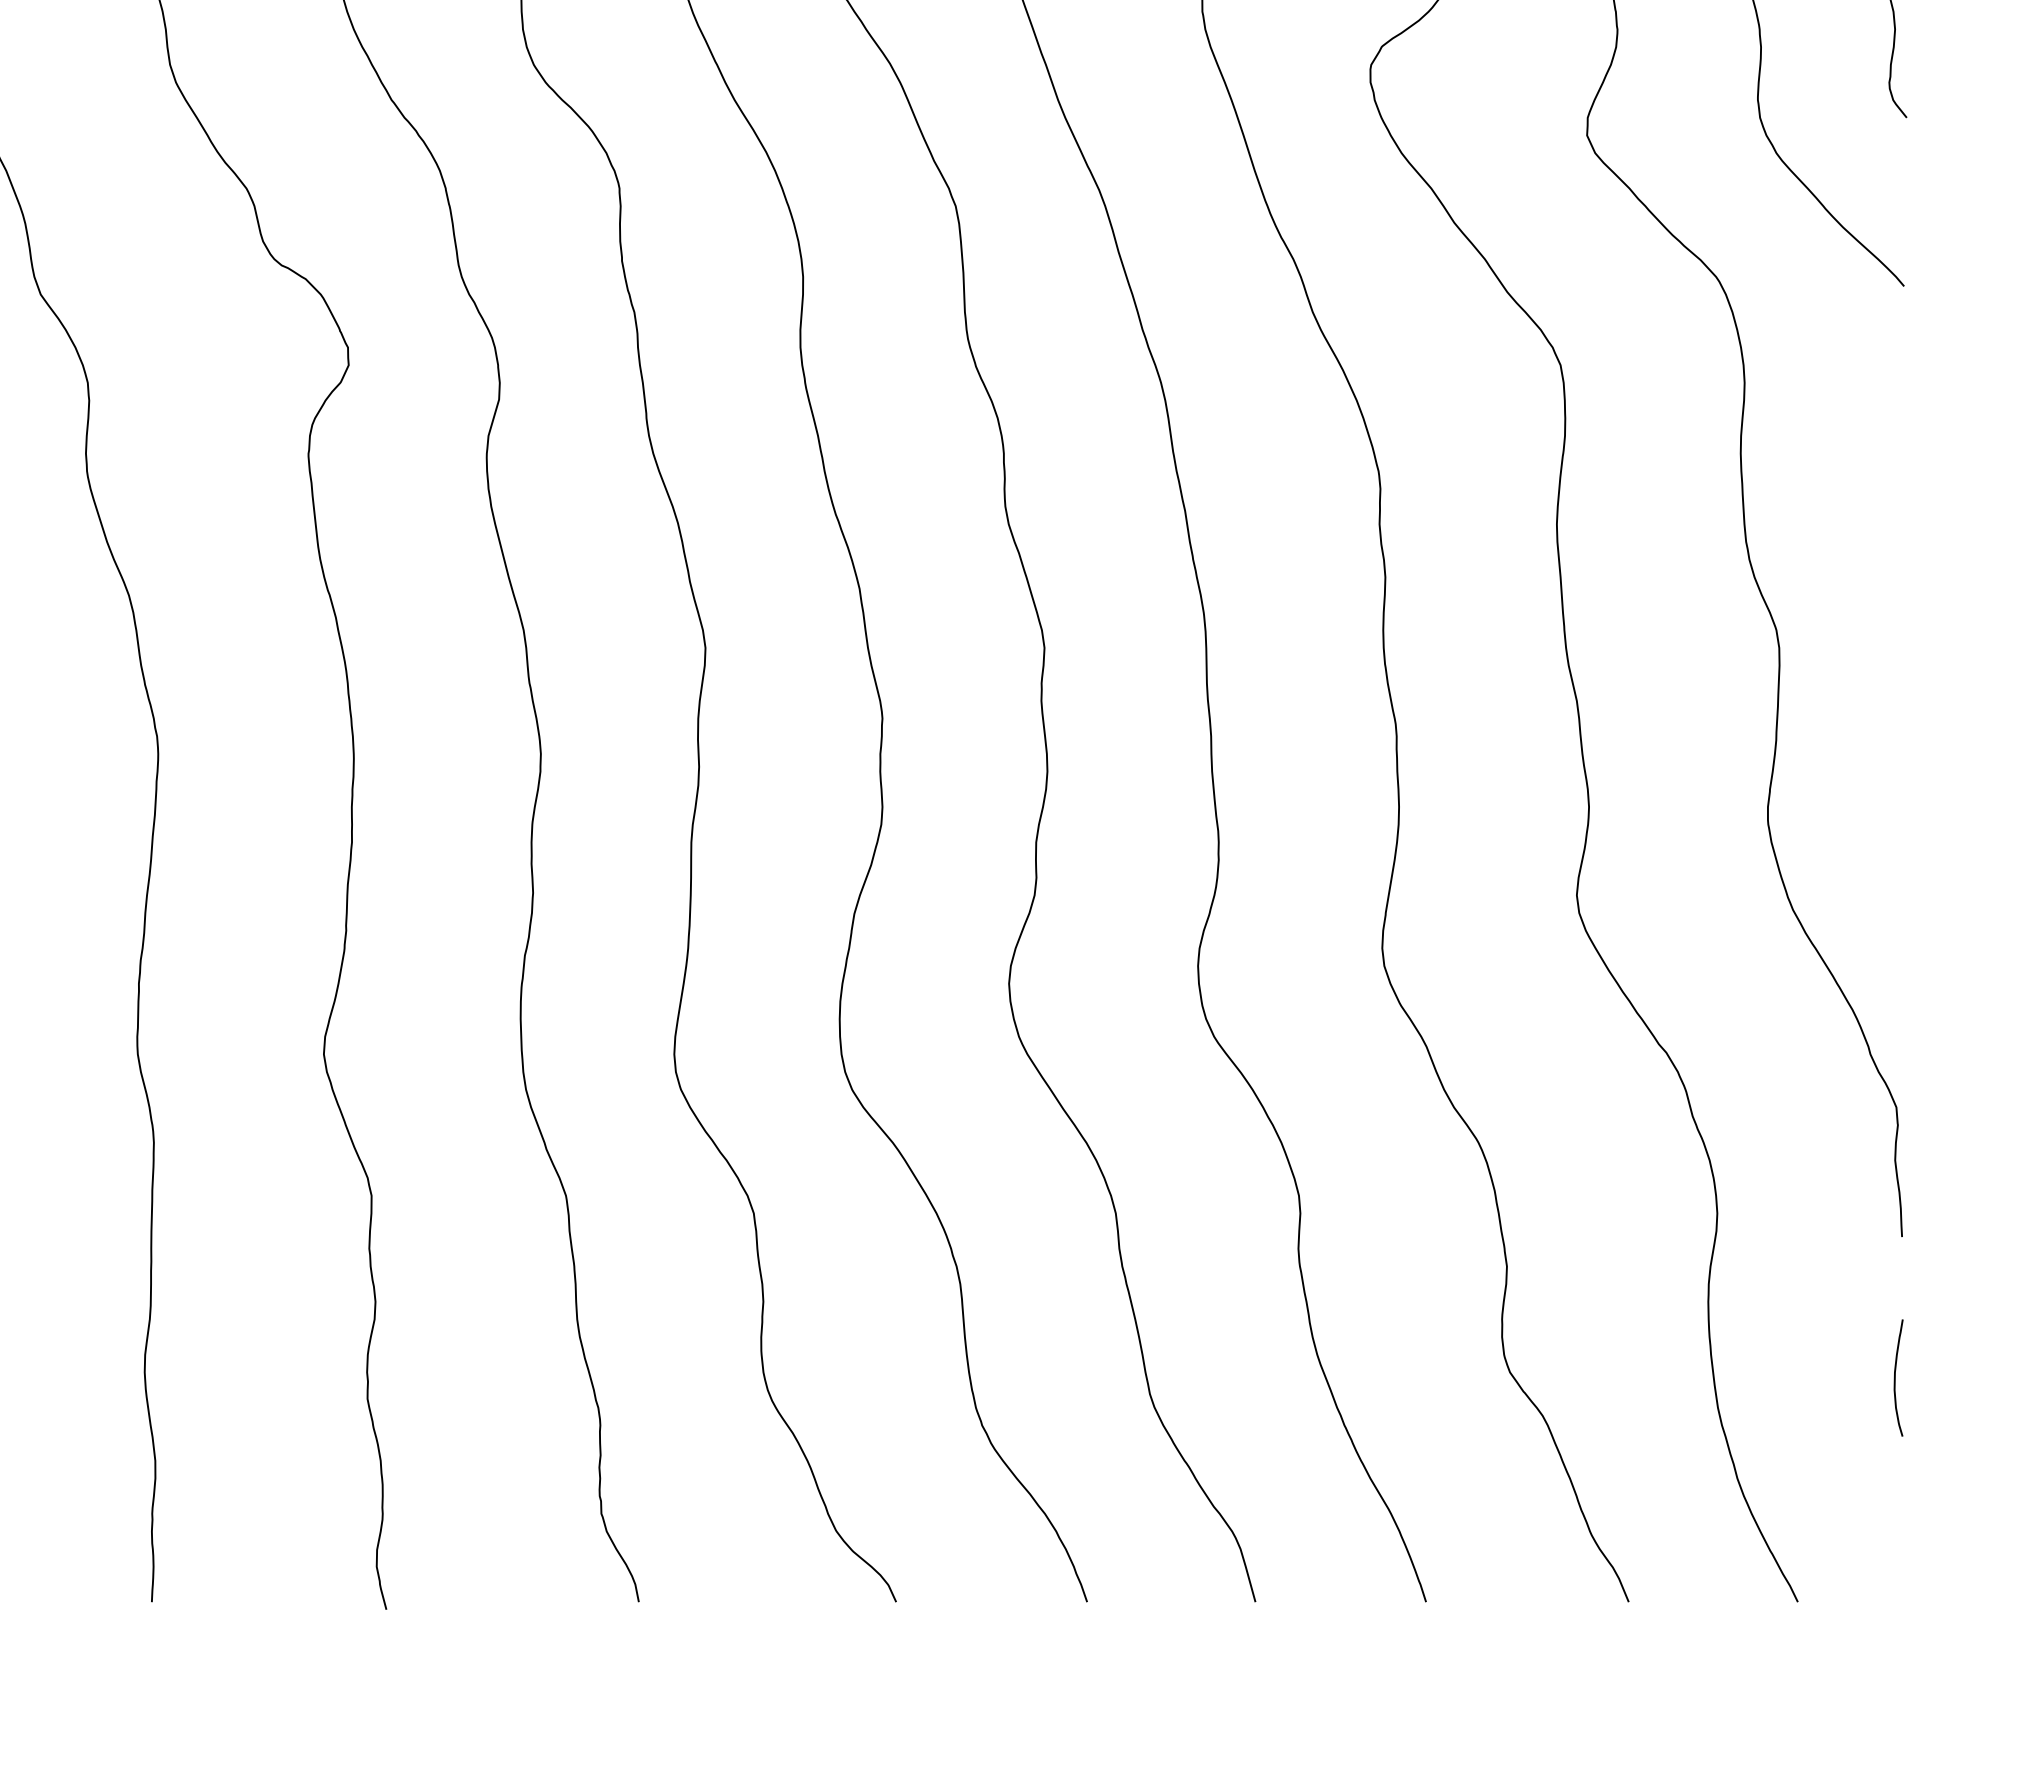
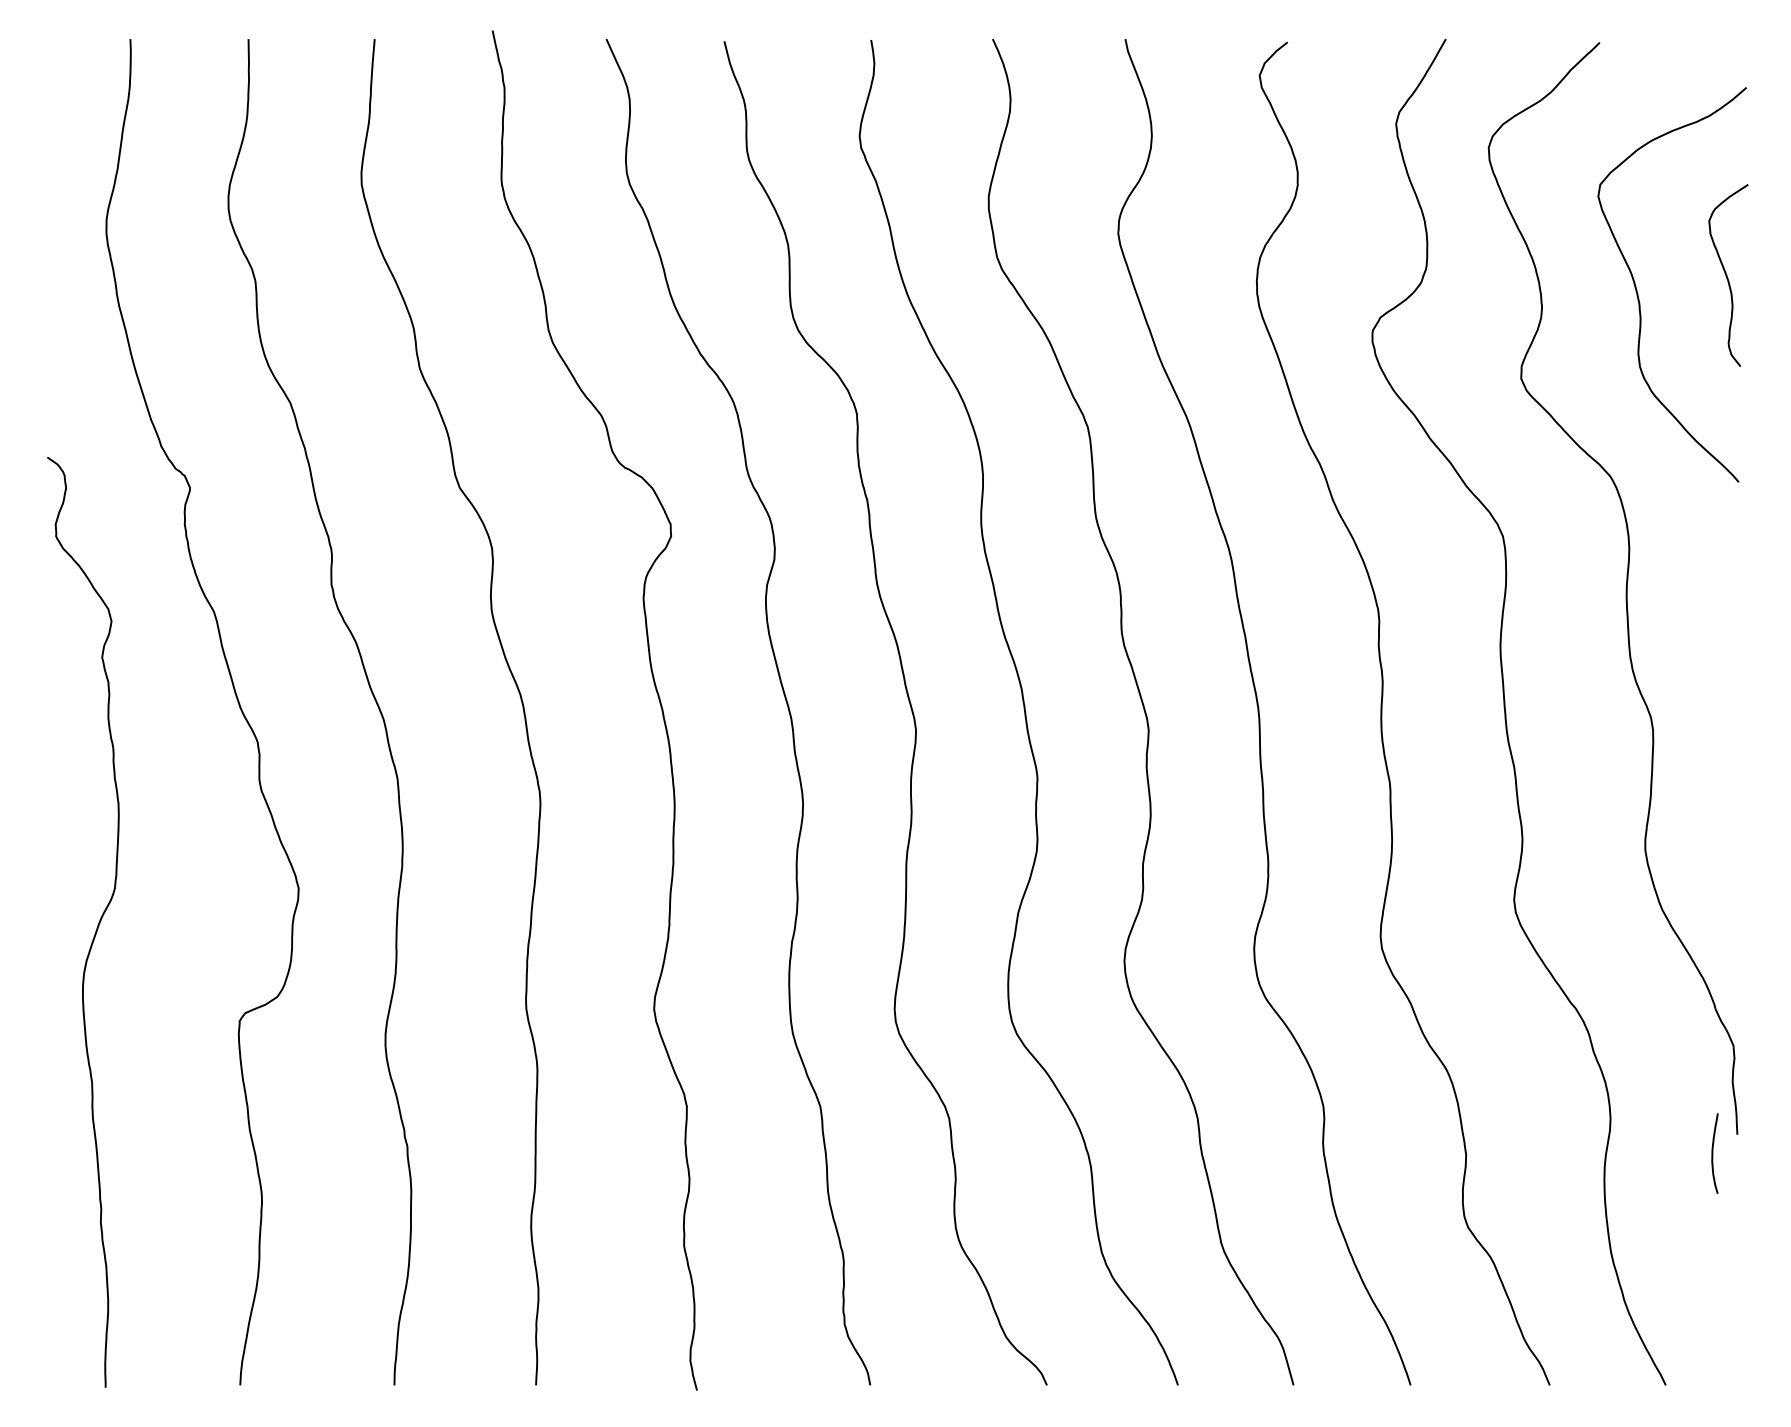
curve: (1896, 1377) -> (1713, 1153), moved

